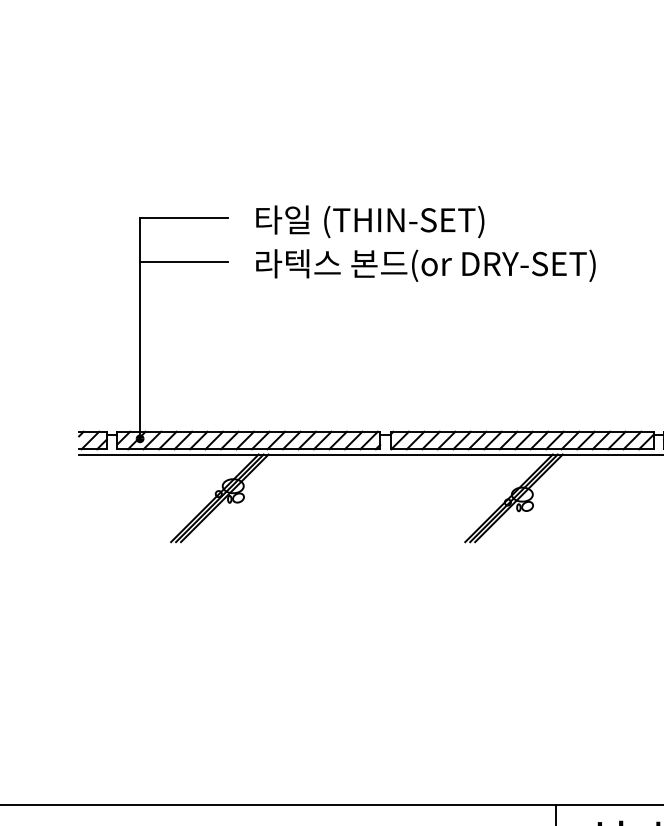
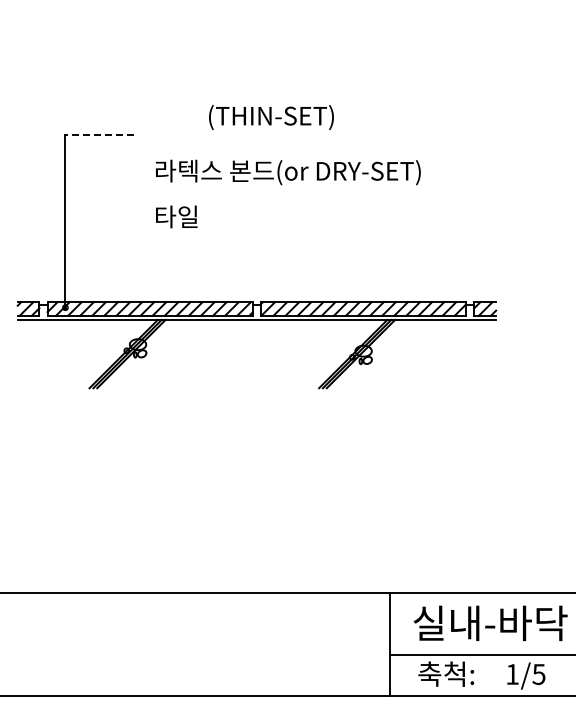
line: (183, 218) -> (99, 135), solid -> dashed
text: (282, 219) -> (176, 216), moved
text: (404, 222) -> (271, 117), moved
line: (183, 261) -> (99, 169), removed

